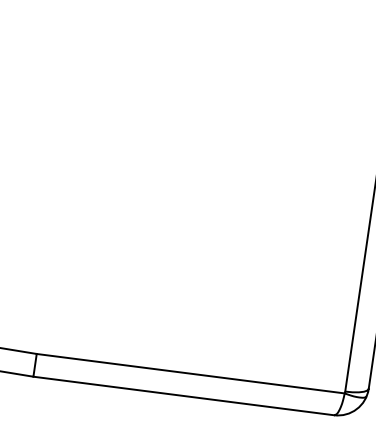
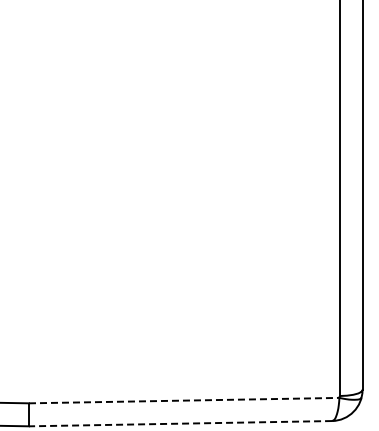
line: (191, 373) -> (184, 400), solid -> dashed
line: (183, 395) -> (180, 423), solid -> dashed

